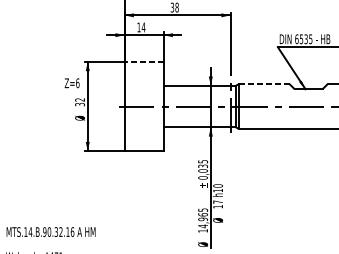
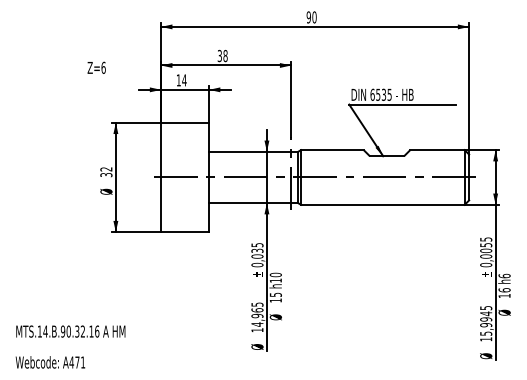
line: (144, 61) -> (185, 122), dashed -> solid
text: (72, 82) -> (96, 67), moved
line: (263, 84) -> (331, 150), dashed -> solid
text: (217, 201) -> (275, 294), 17 -> 15

